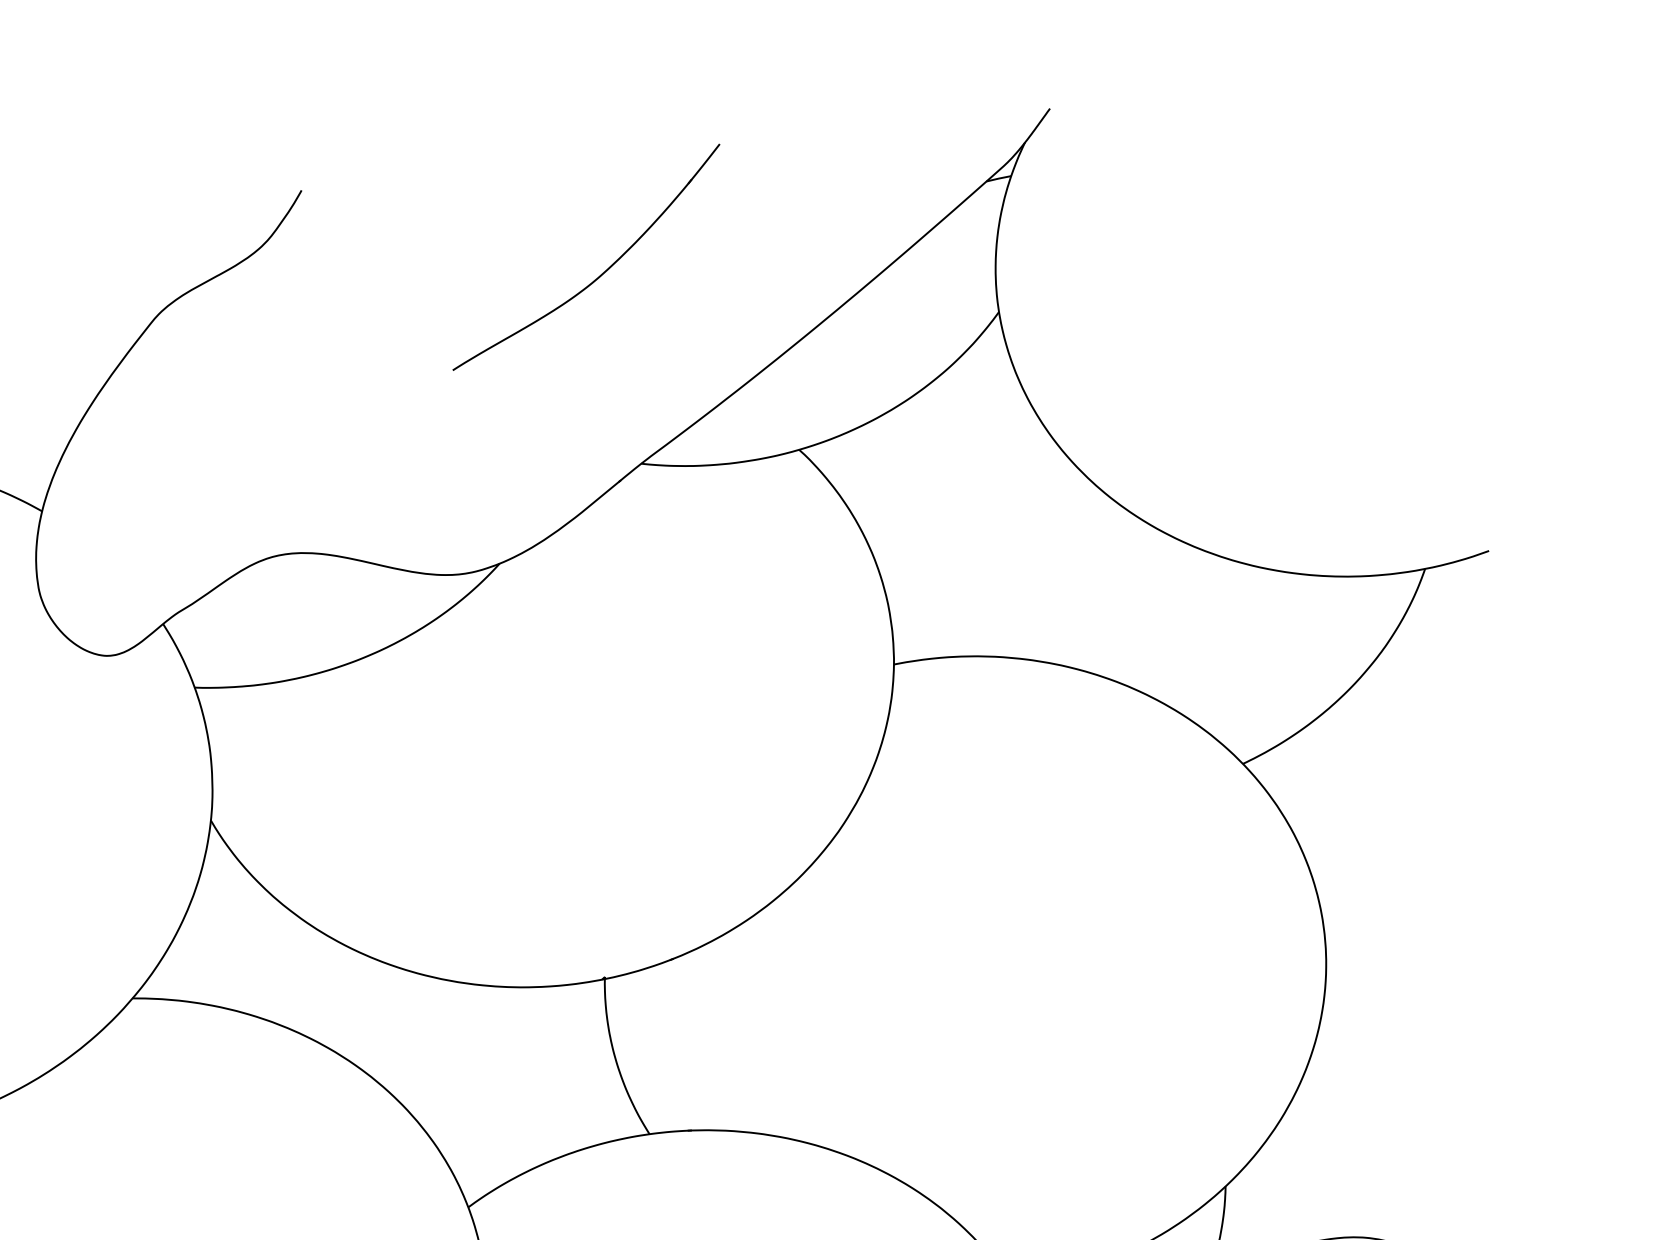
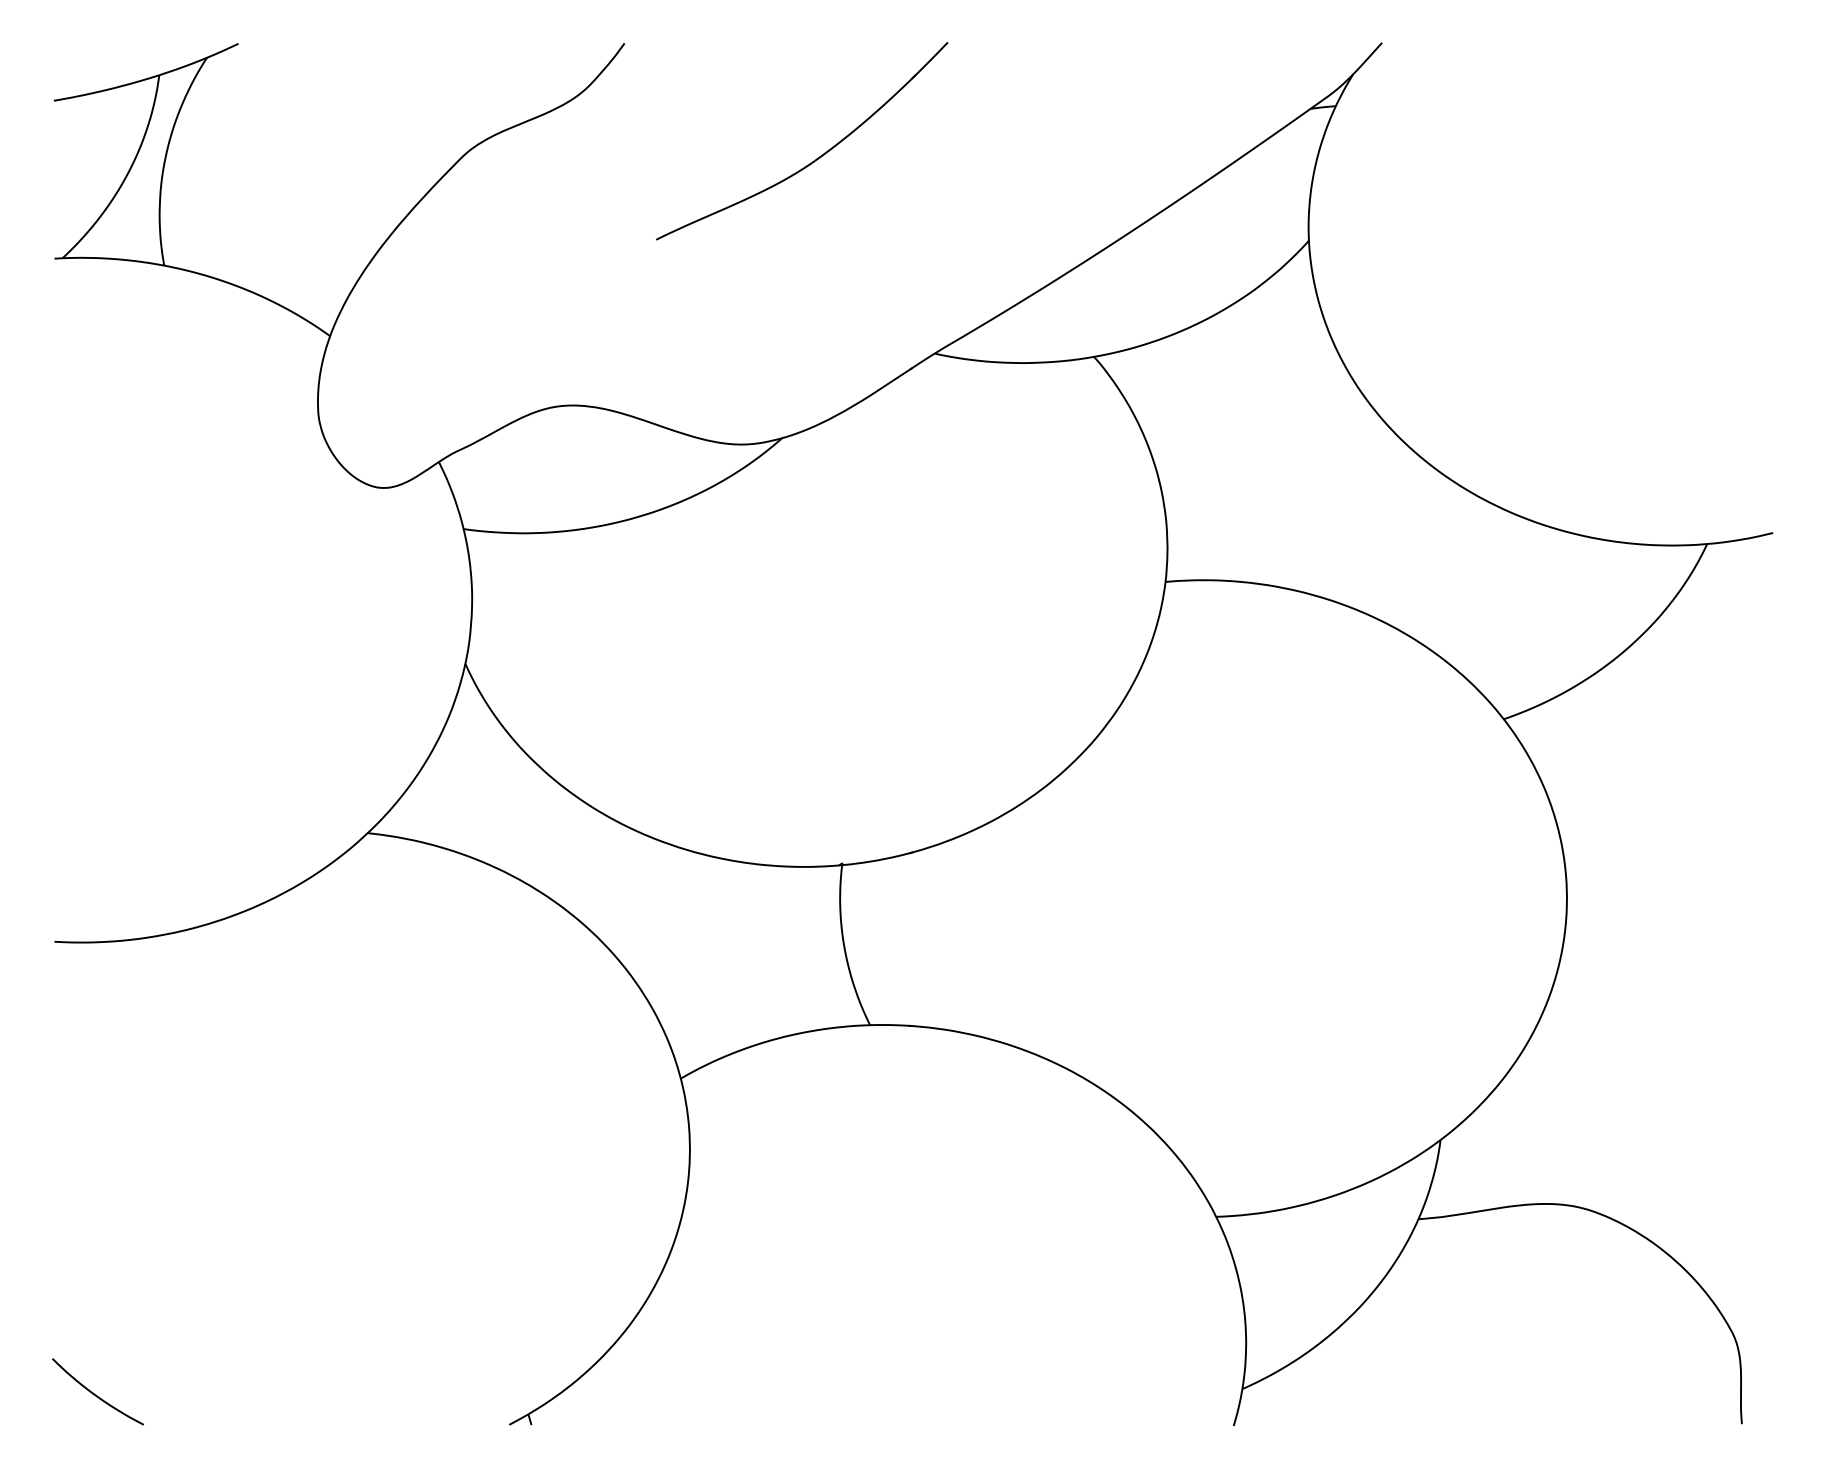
part: (603, 271) -> (817, 157), moved

